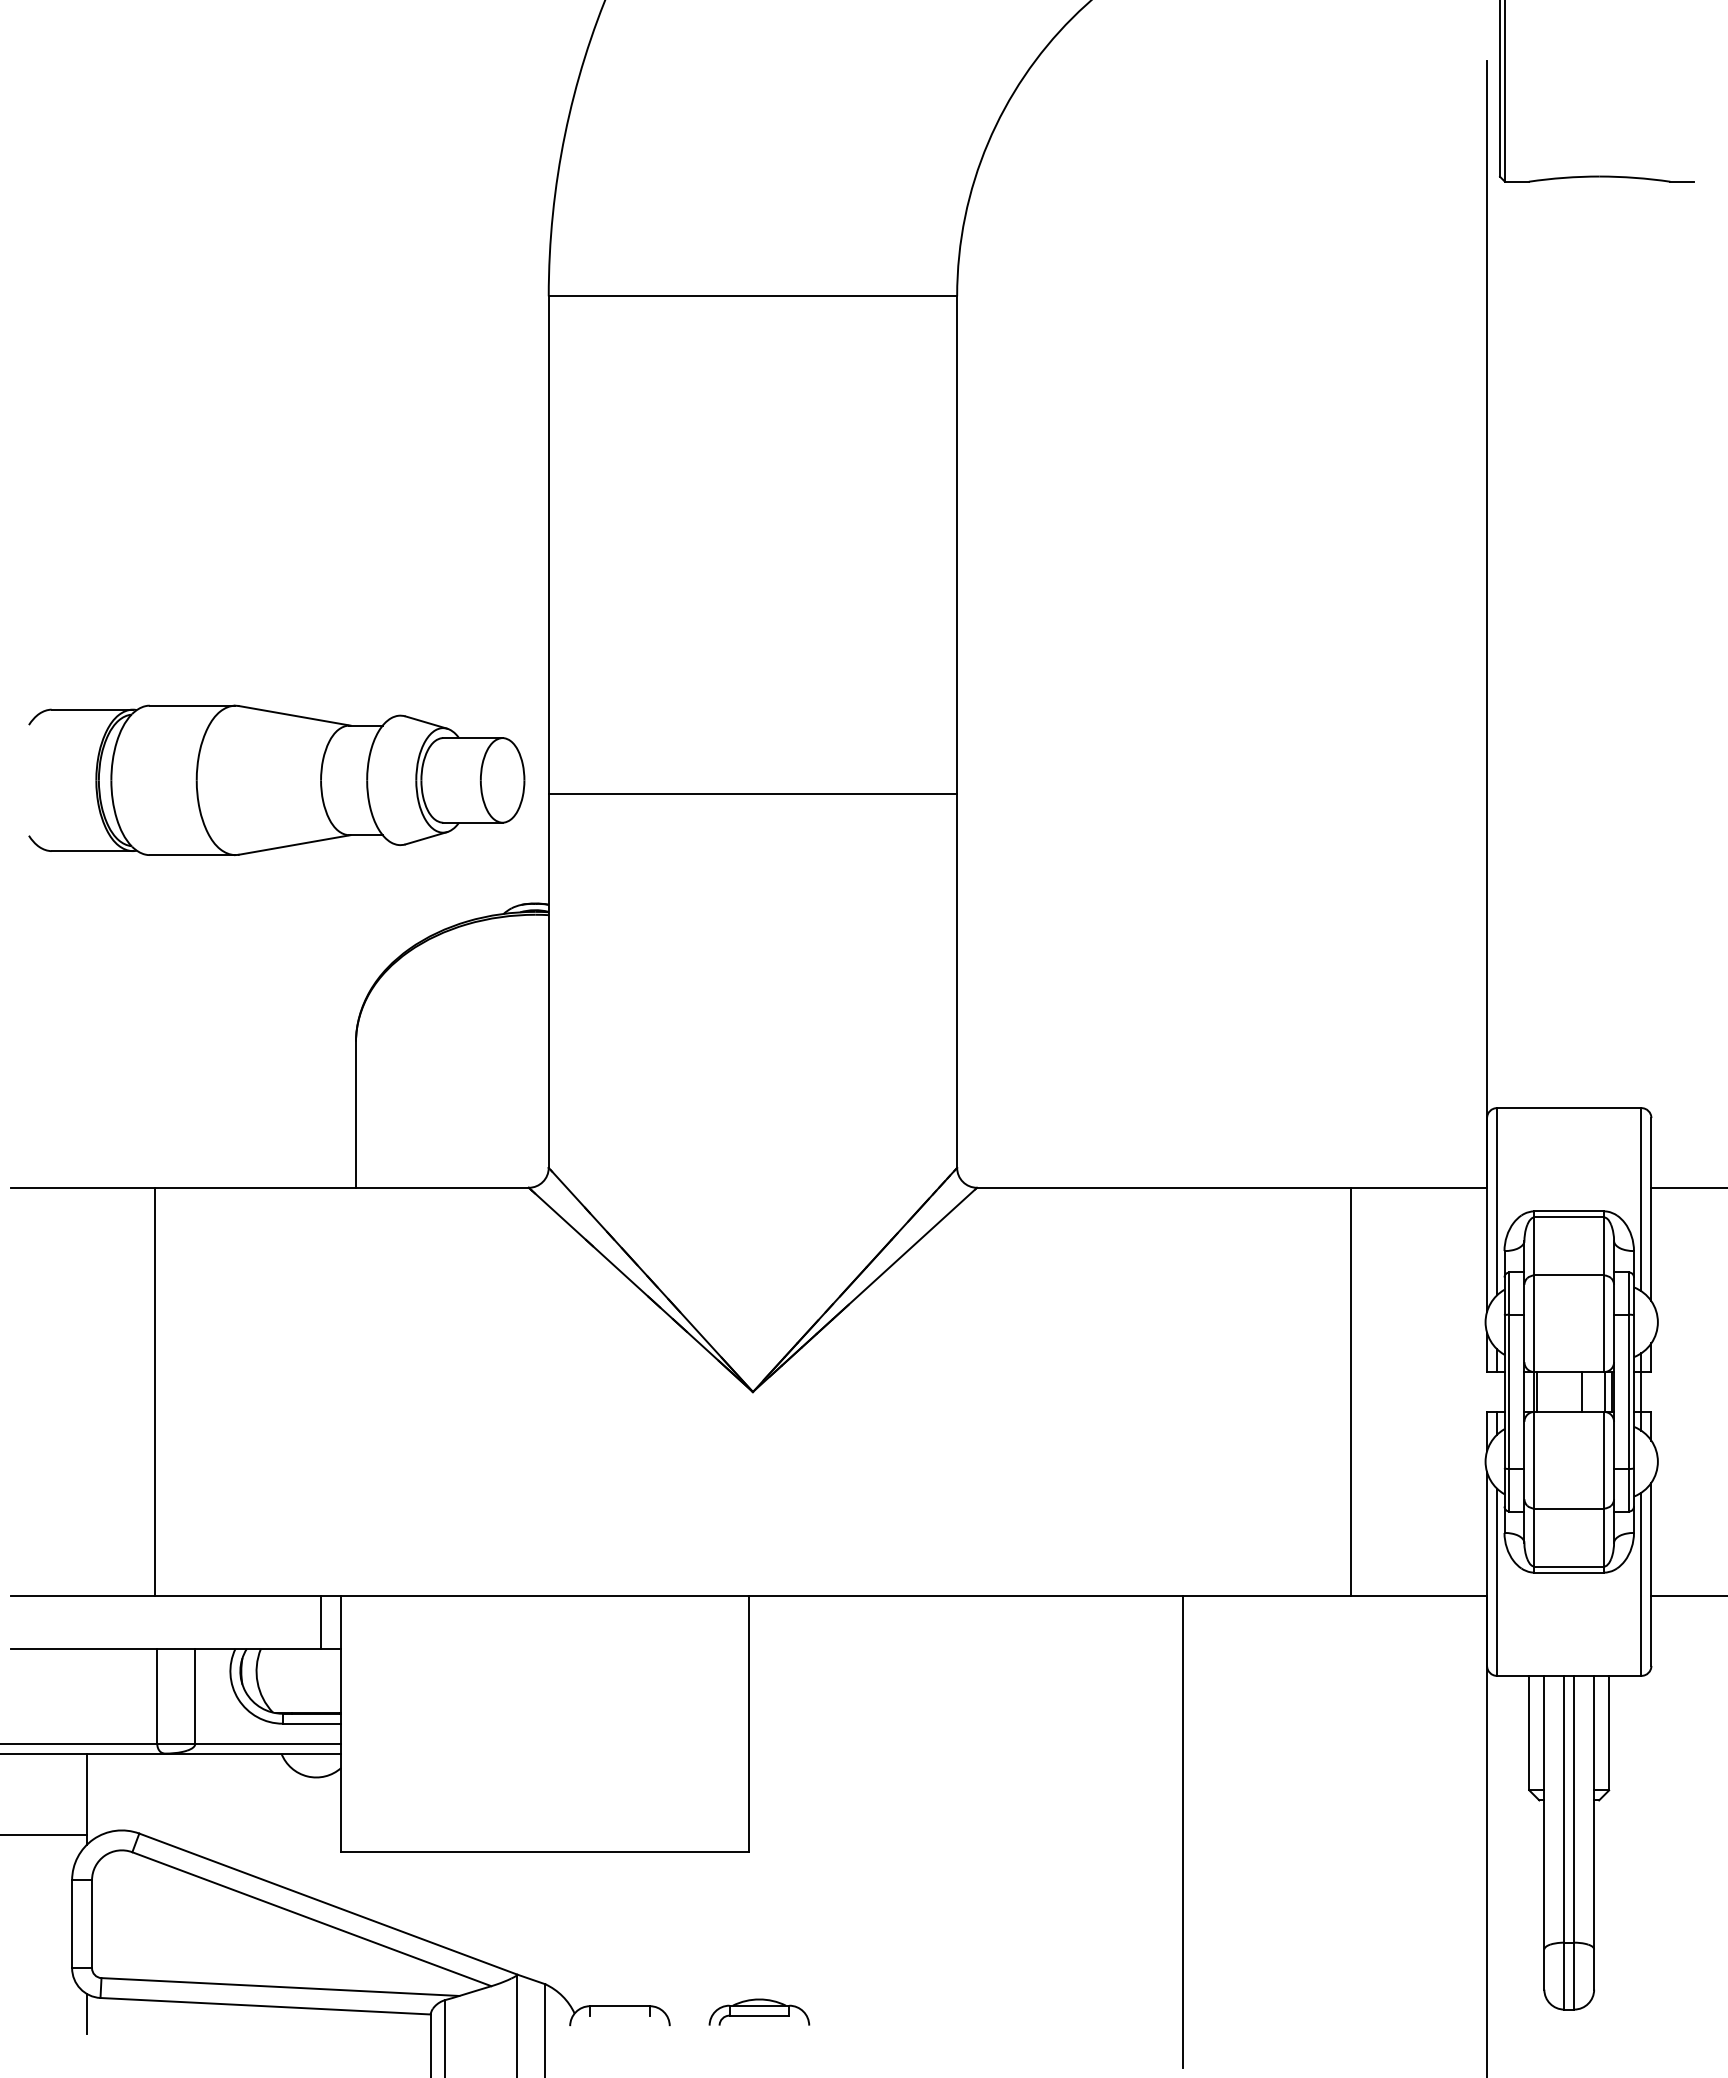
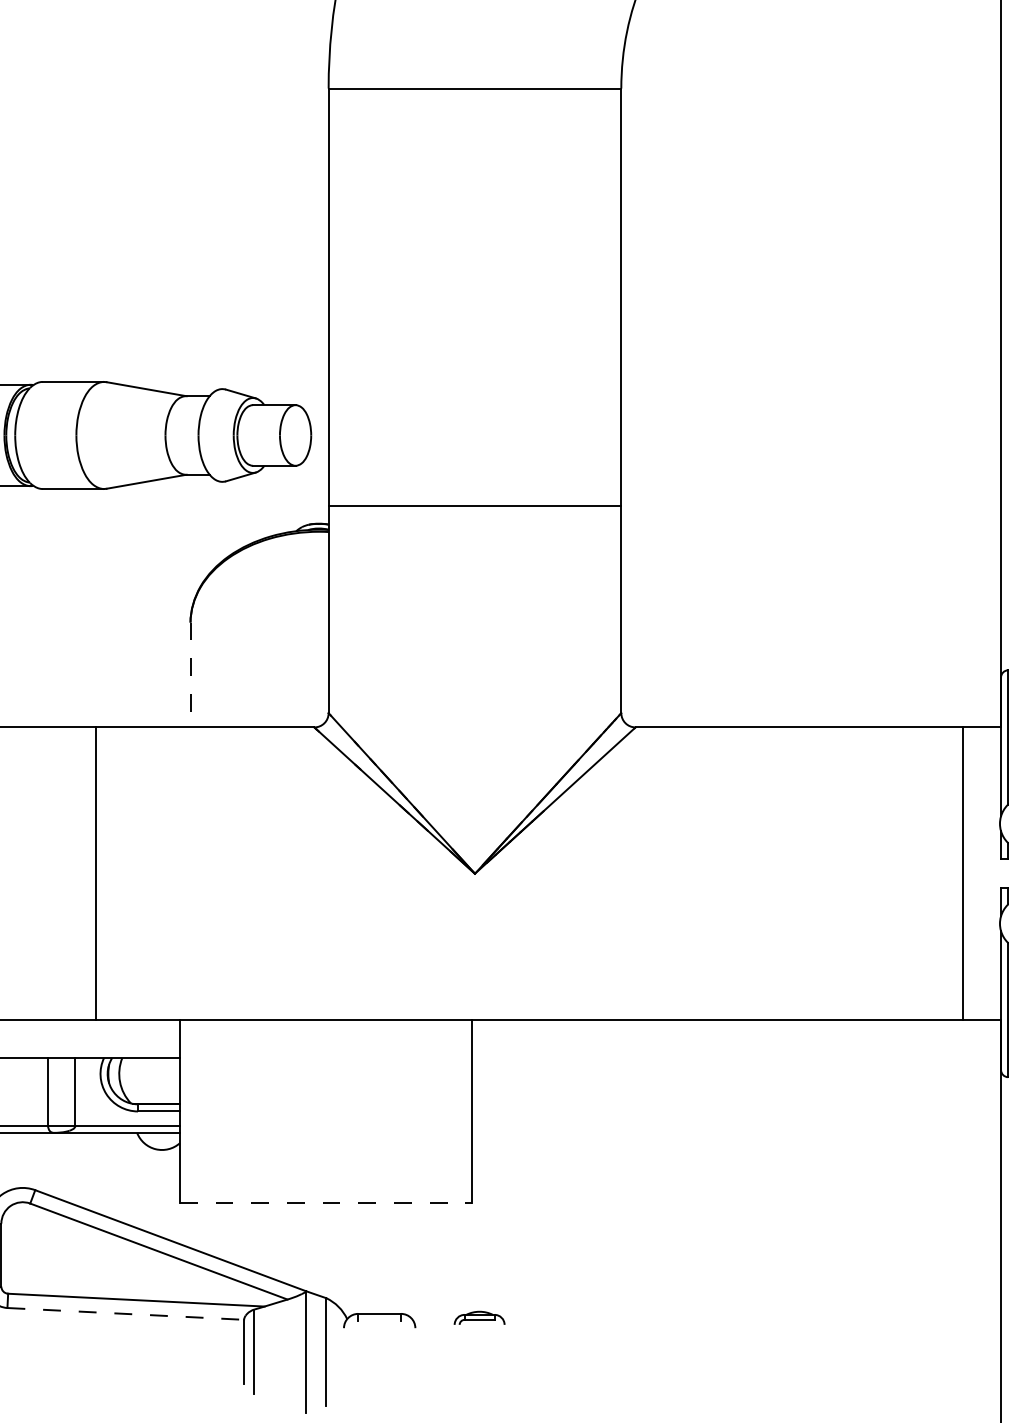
line: (752, 794) -> (474, 506), moved
line: (356, 1115) -> (190, 675), solid -> dashed
line: (155, 1391) -> (96, 873), moved
line: (1350, 1391) -> (962, 873), moved
line: (321, 1622) -> (165, 1038), removed
line: (1182, 1832) -> (782, 1189), removed
line: (545, 1851) -> (326, 1203), solid -> dashed
line: (266, 2006) -> (126, 1314), solid -> dashed
part: (759, 2011) -> (479, 1317), size x0.7

